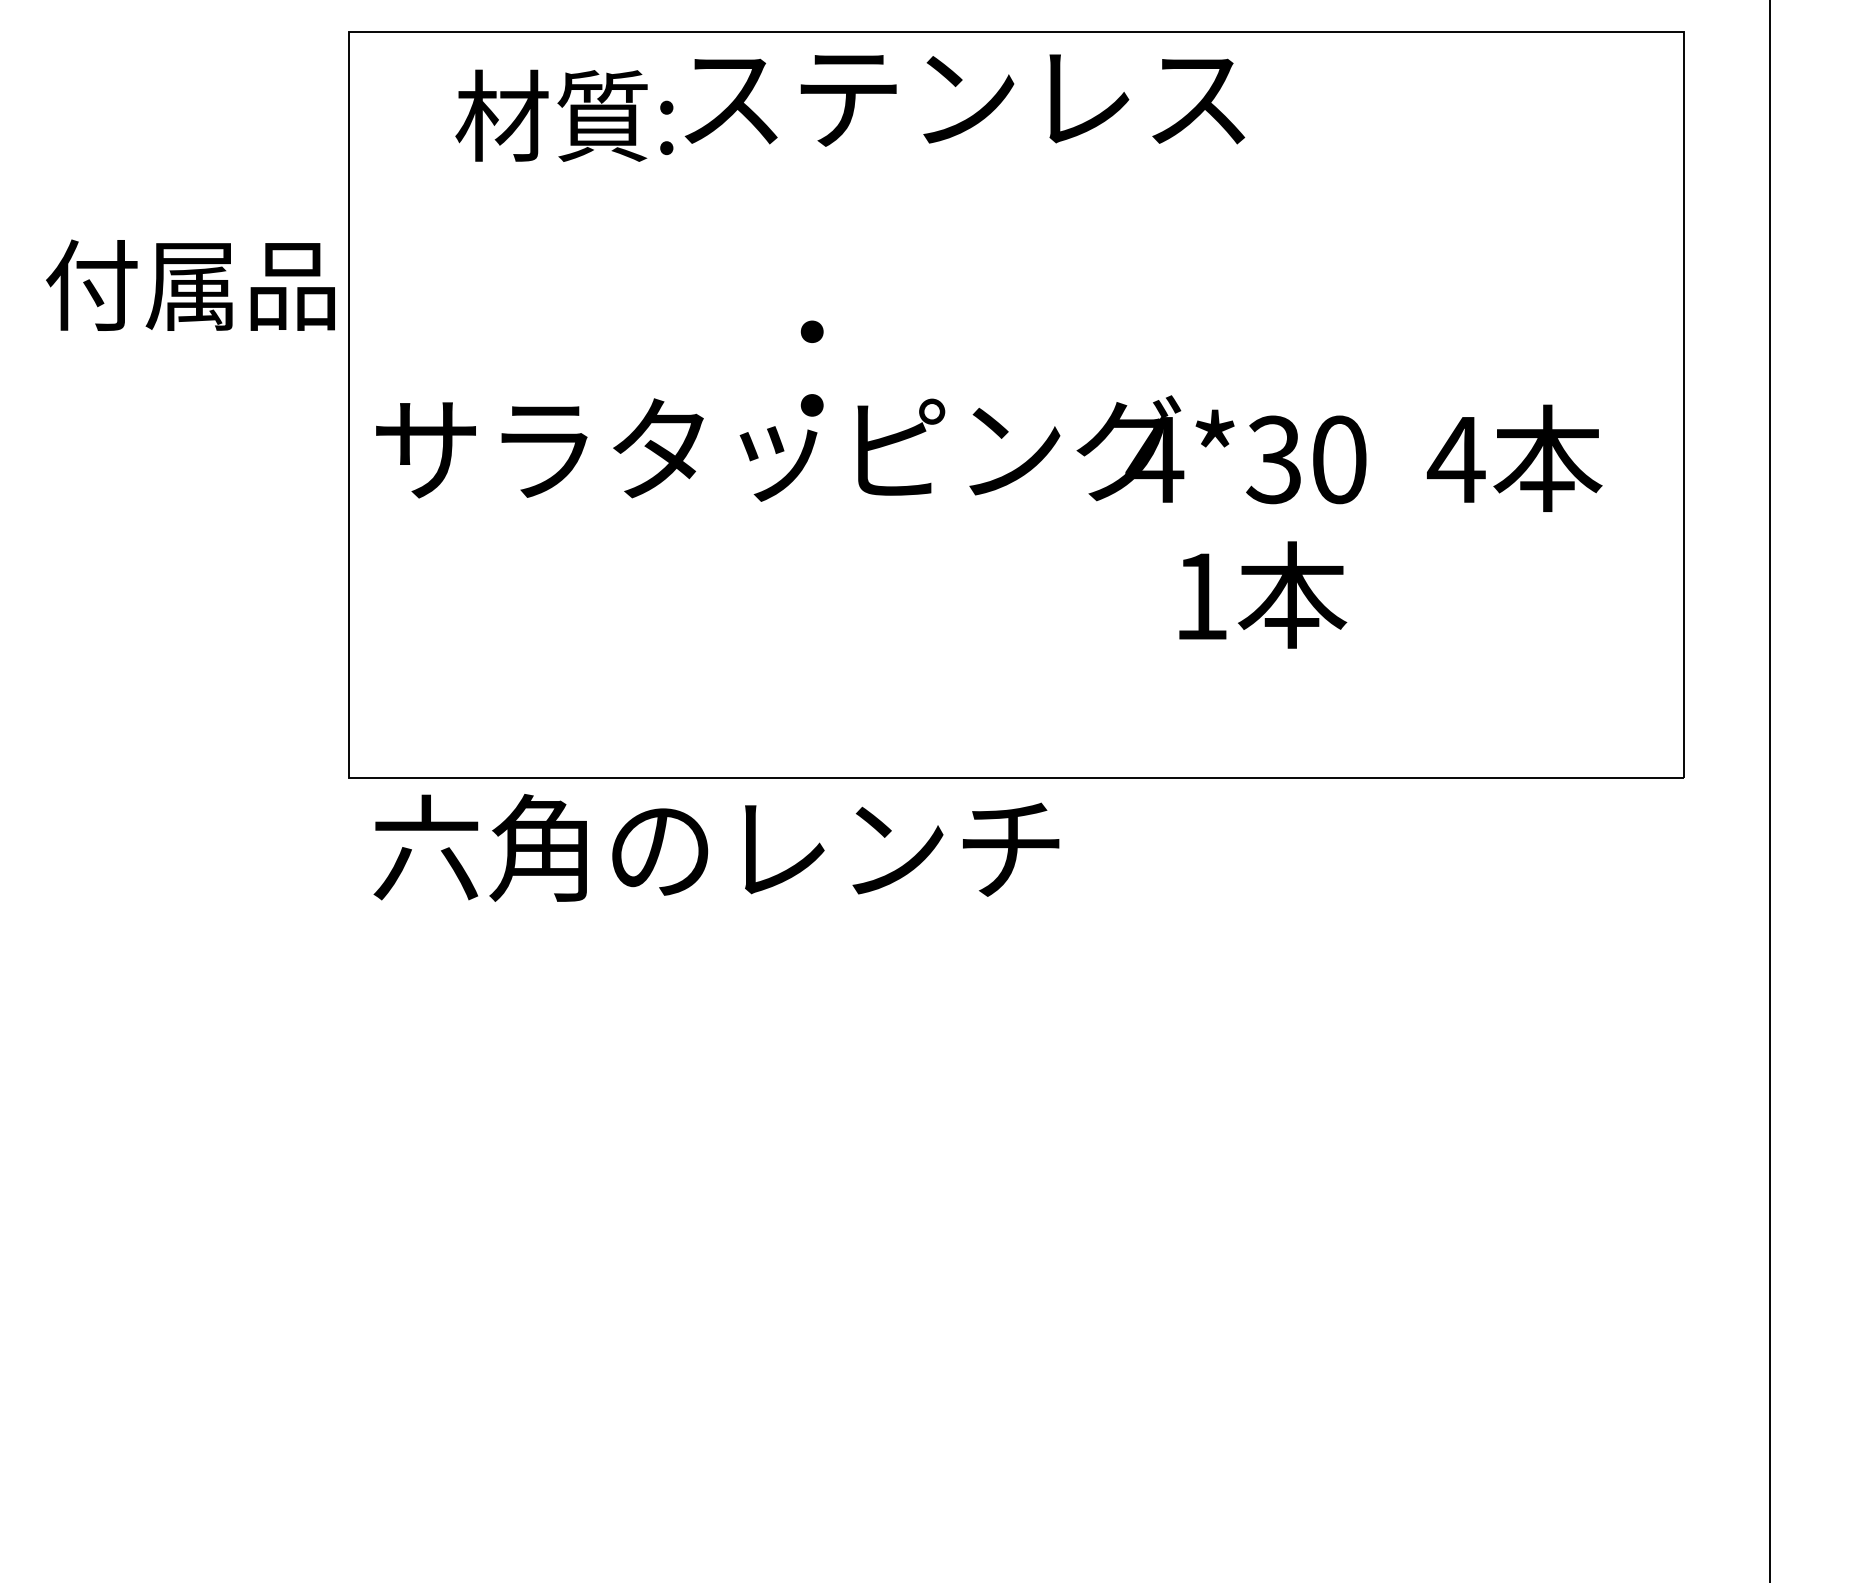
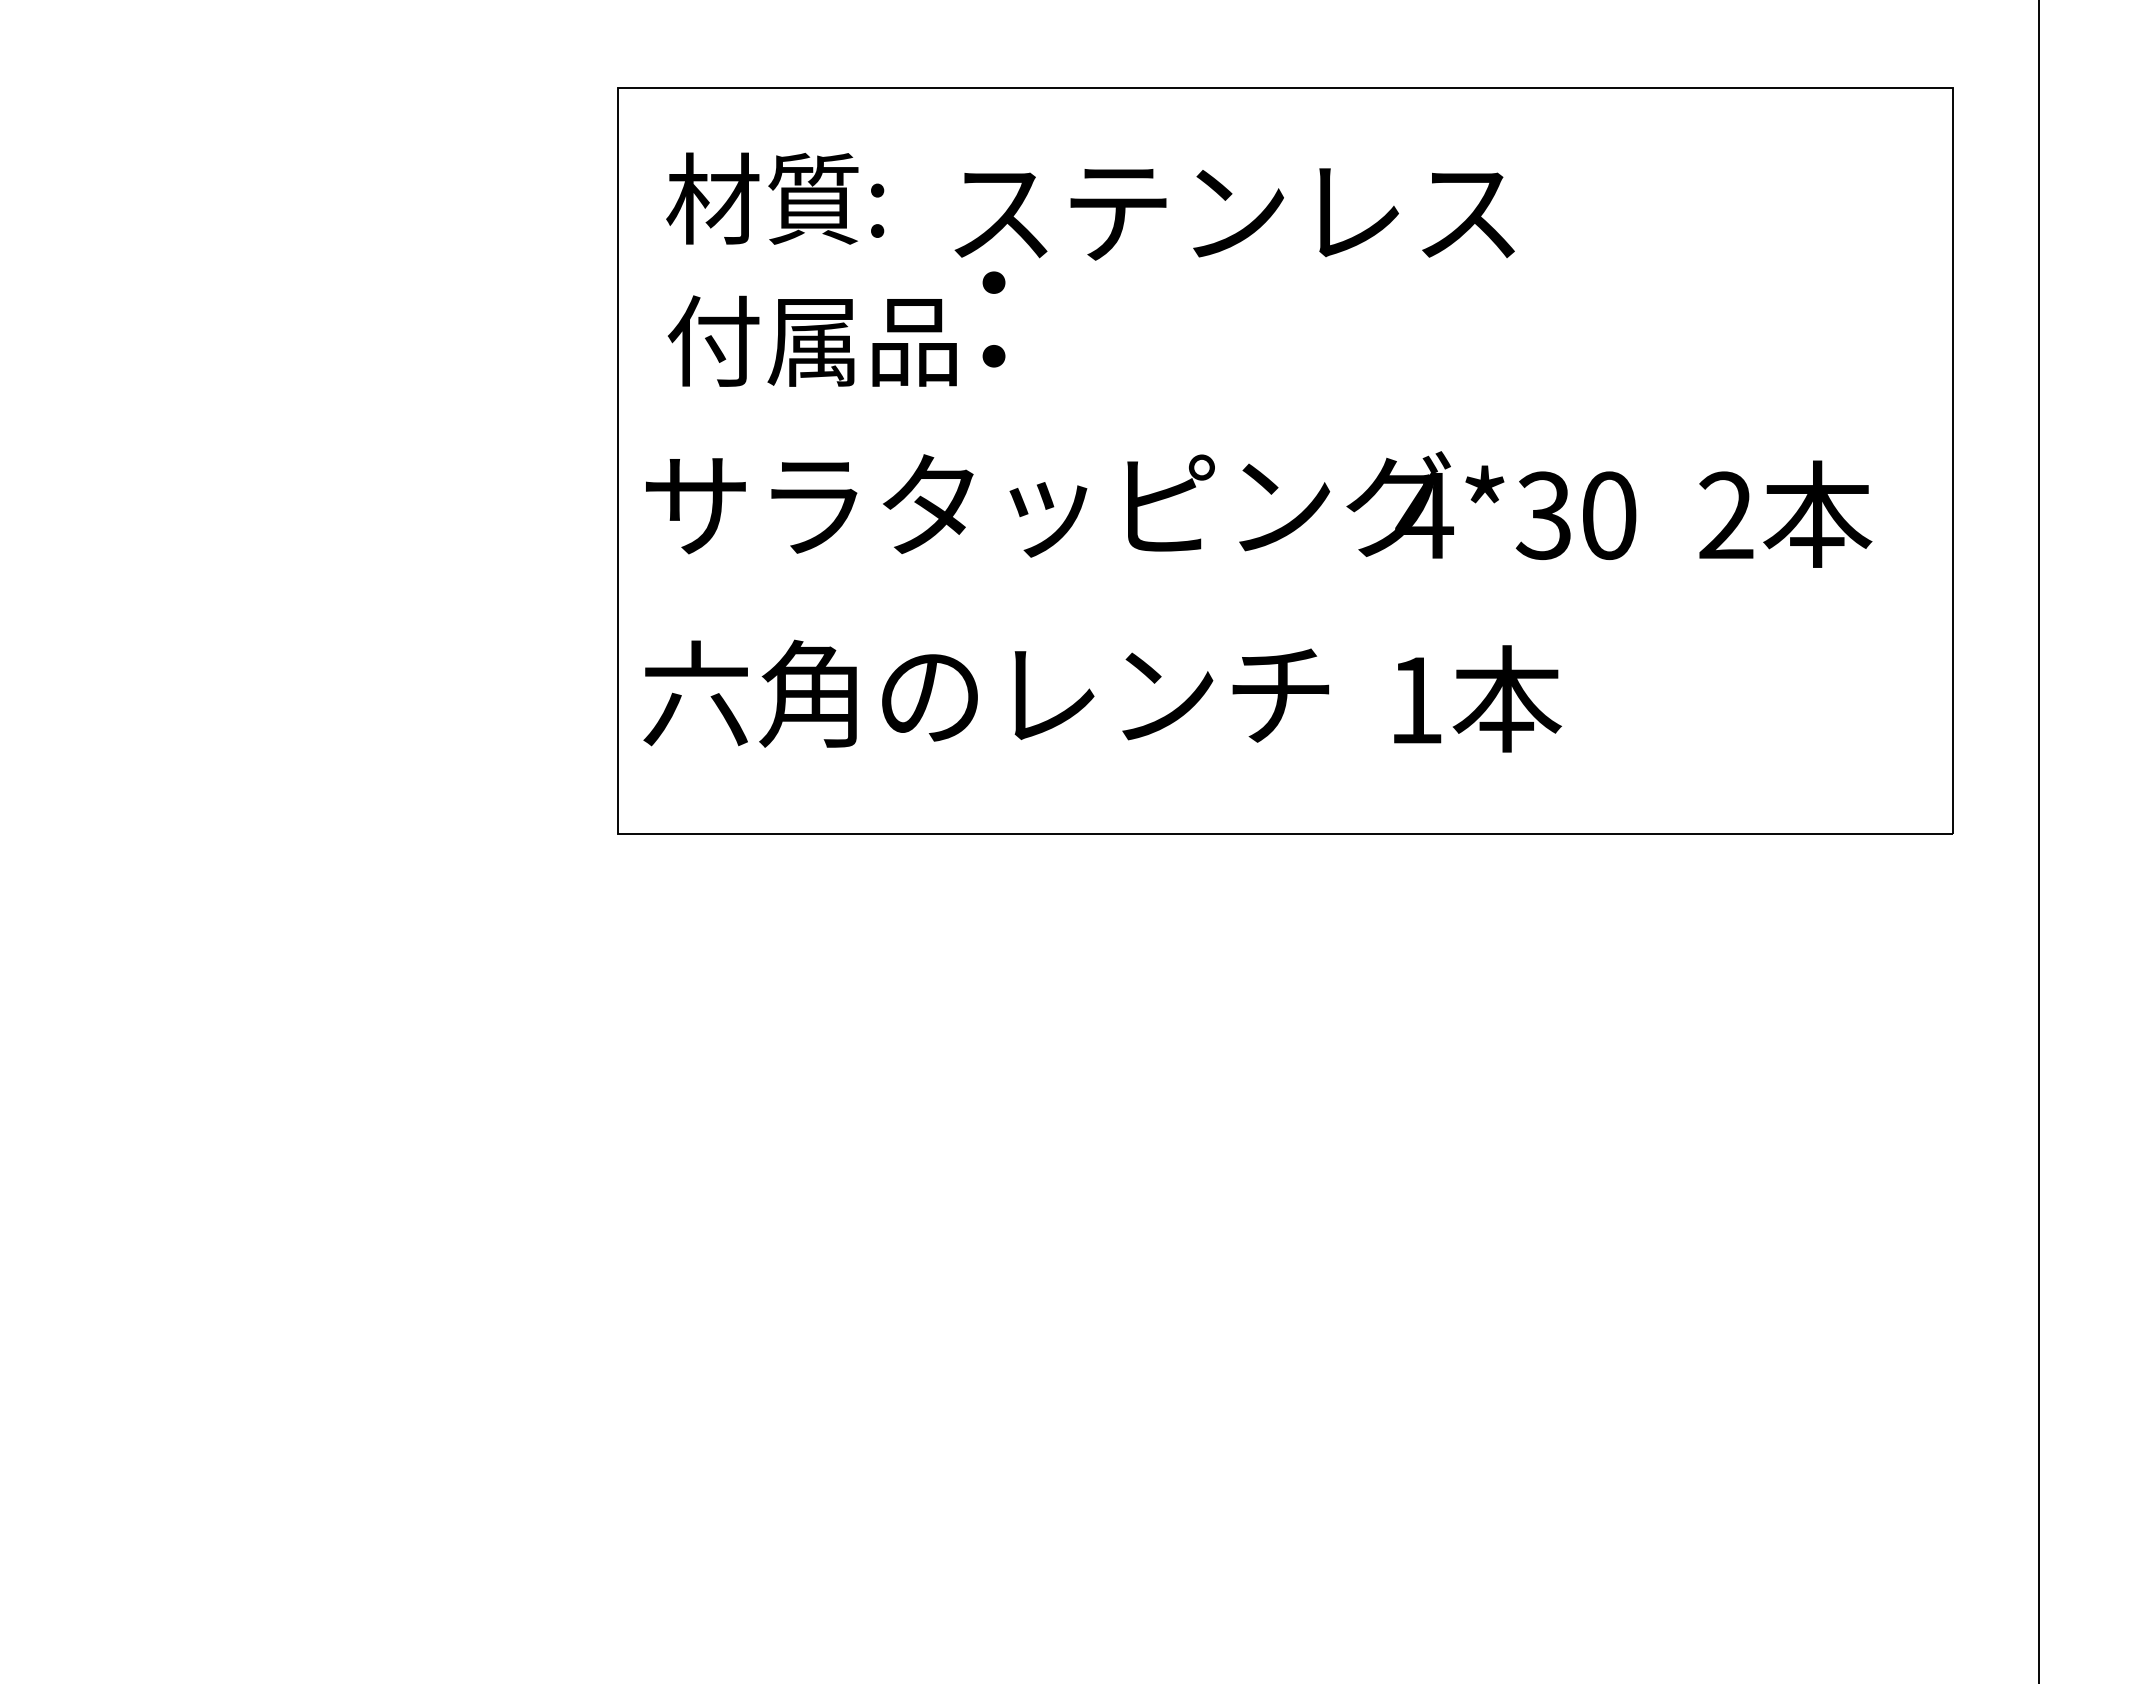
text: (964, 100) -> (1234, 214), moved
text: (564, 115) -> (775, 198), moved
text: (189, 284) -> (811, 340), moved
text: (811, 368) -> (993, 319), moved
text: (1455, 458) -> (1725, 514), 4 -> 2
text: (1262, 594) -> (1477, 698), moved
text: (716, 847) -> (986, 693), moved

